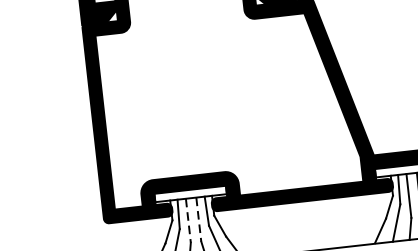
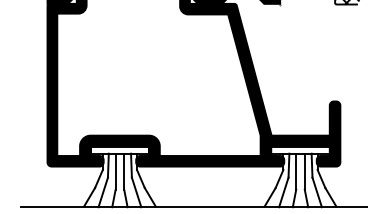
line: (199, 219) -> (124, 171), dashed -> solid
line: (188, 220) -> (115, 171), dashed -> solid

